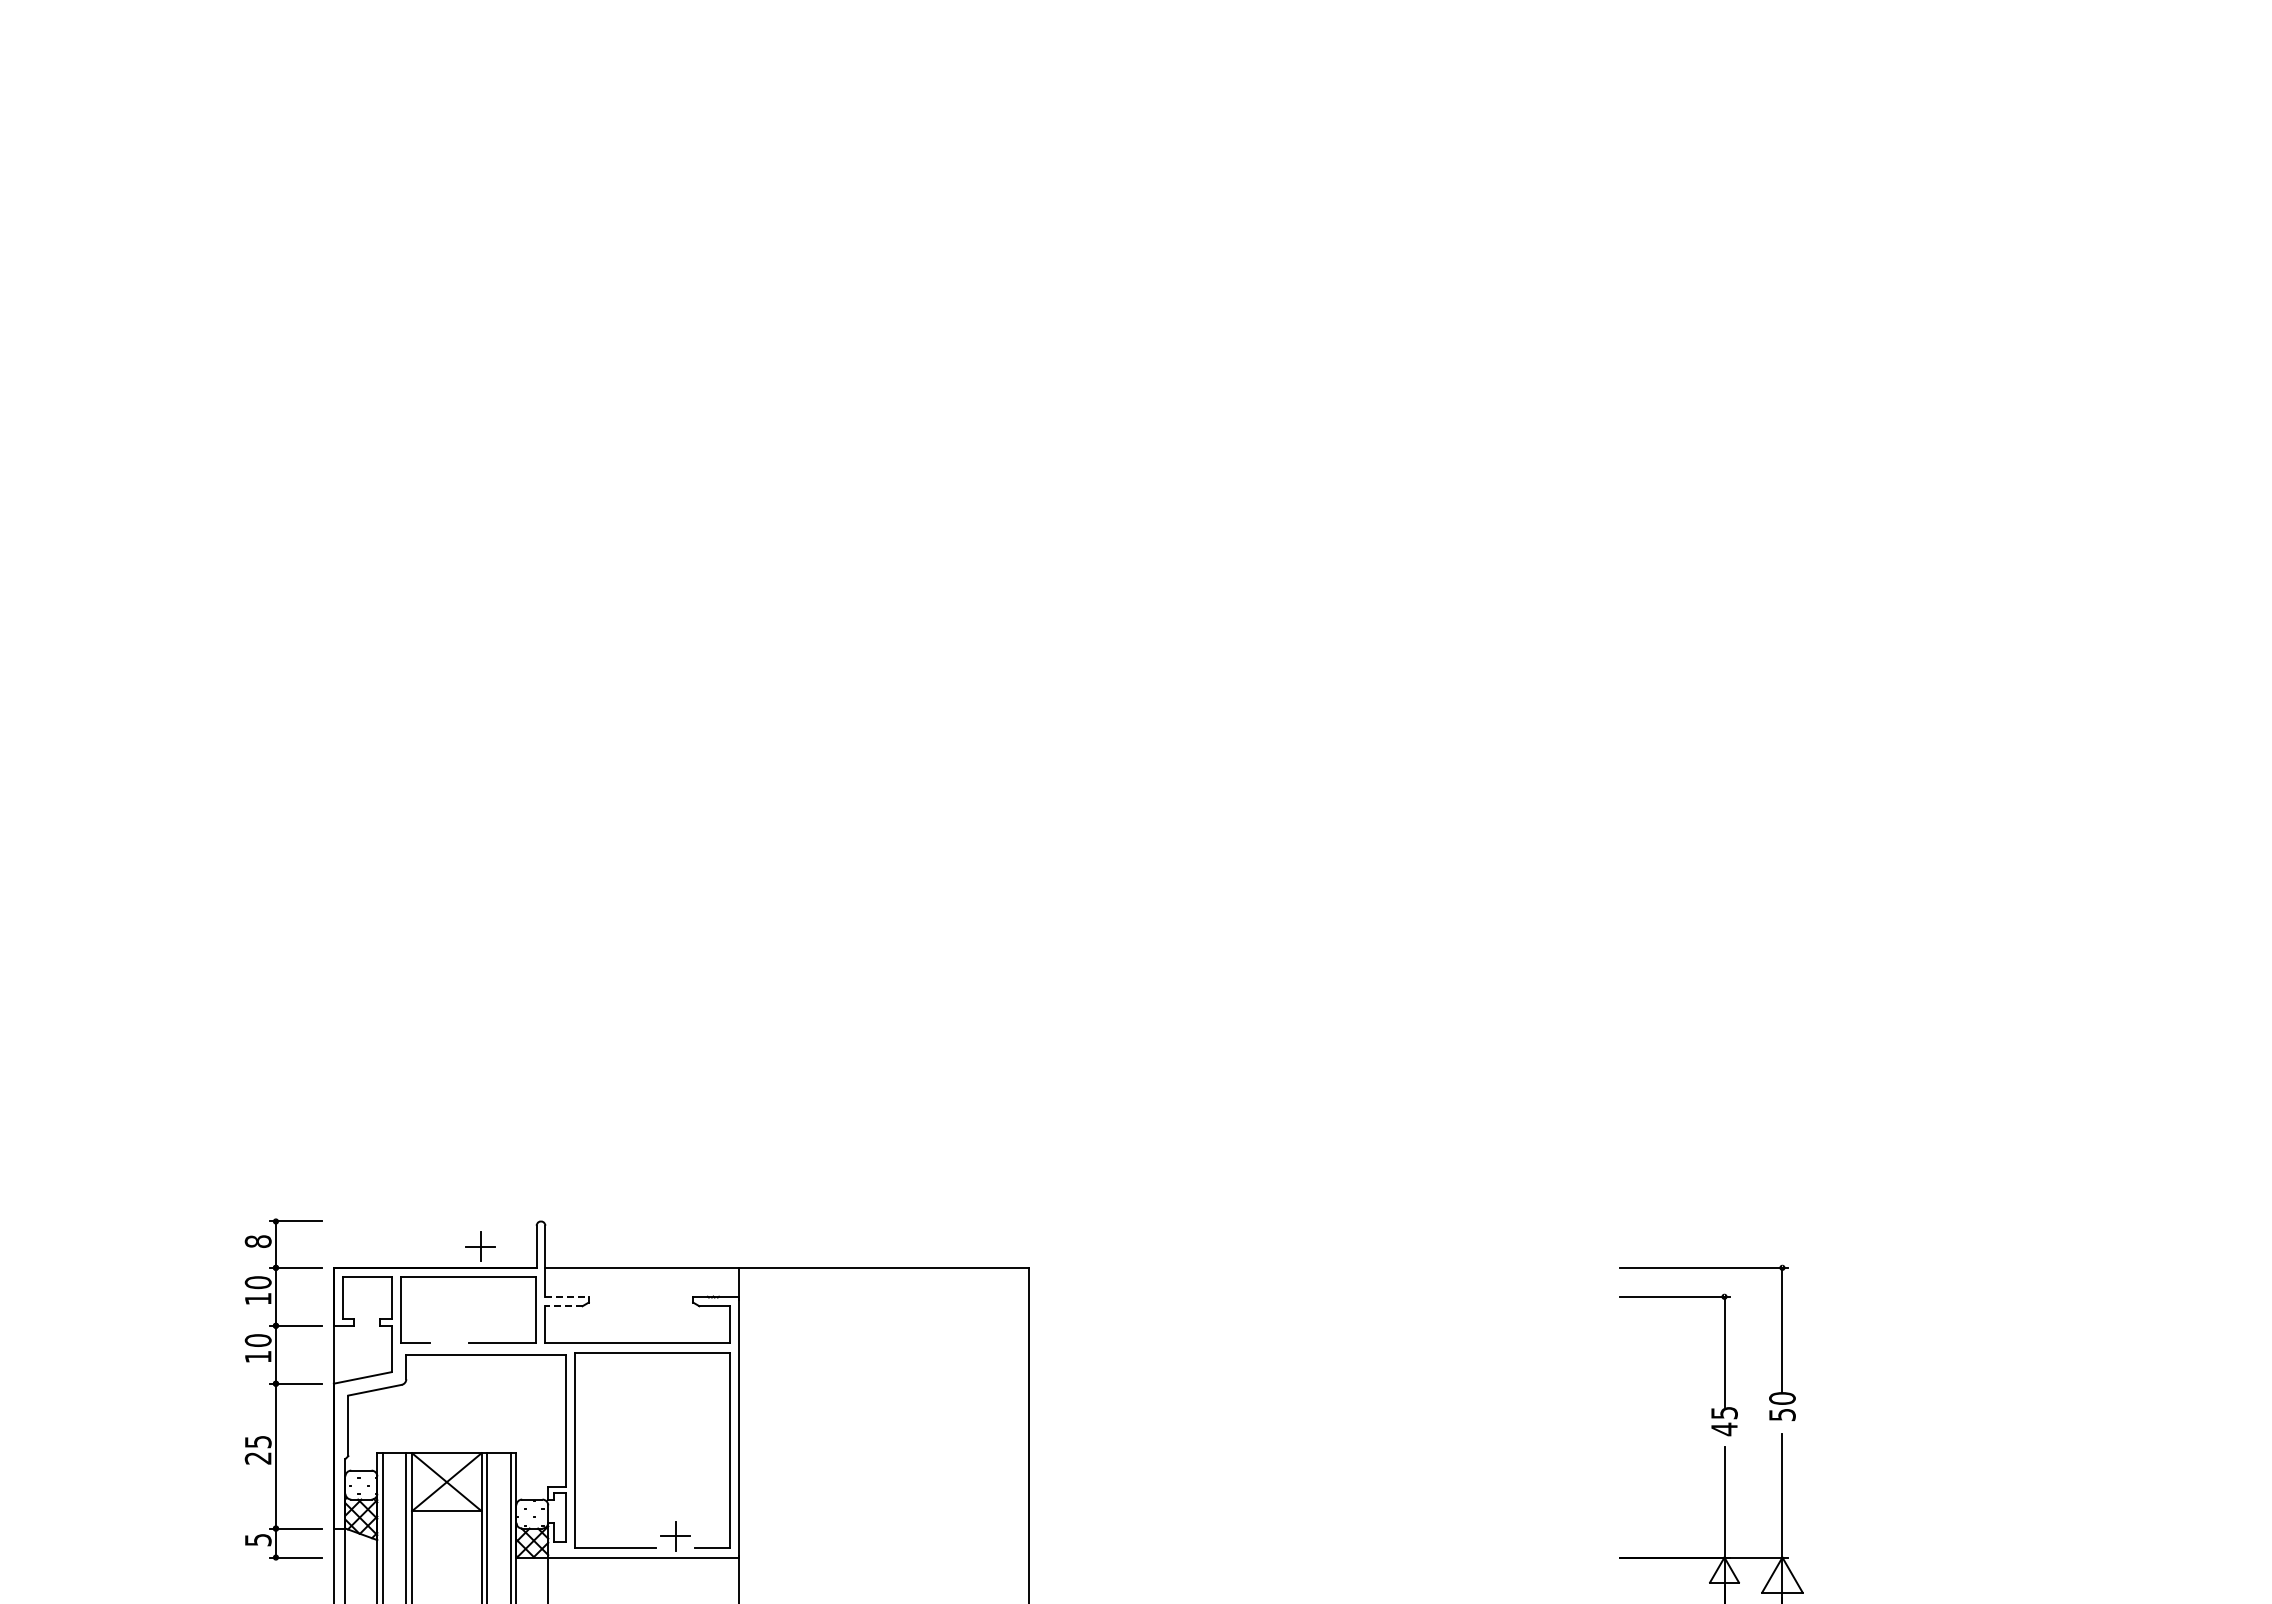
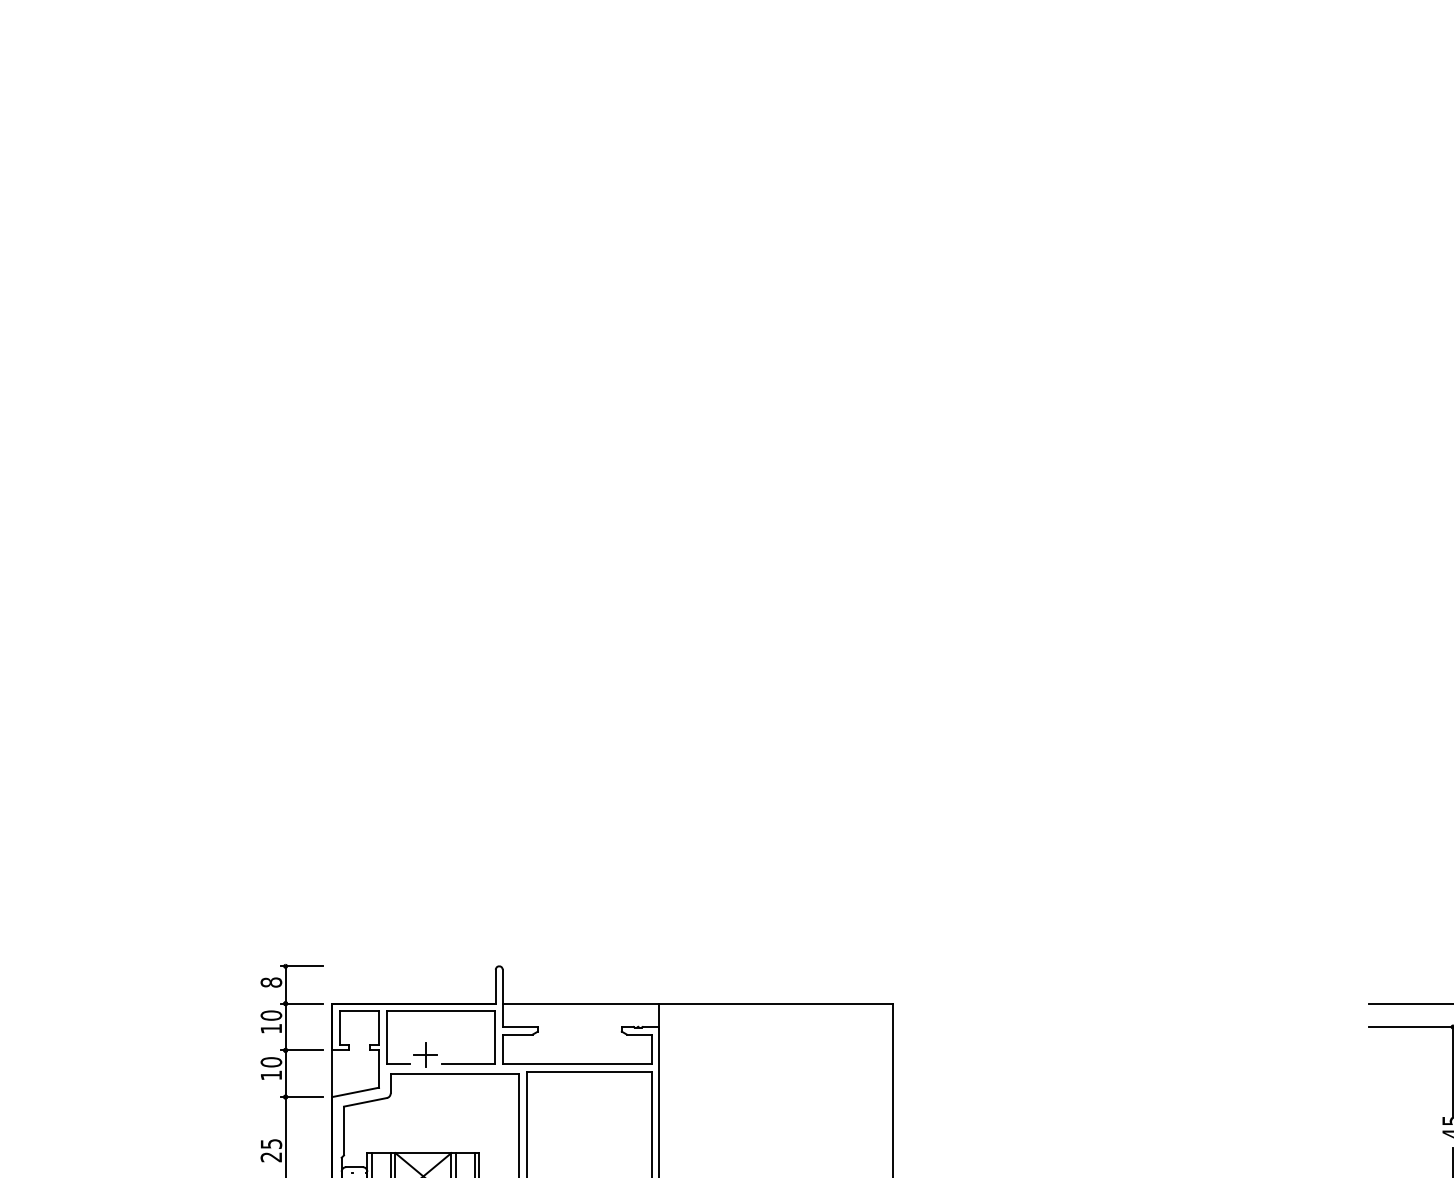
part: (480, 1246) -> (425, 1054), moved
line: (567, 1296) -> (520, 1026), dashed -> solid
line: (563, 1306) -> (517, 1034), dashed -> solid

